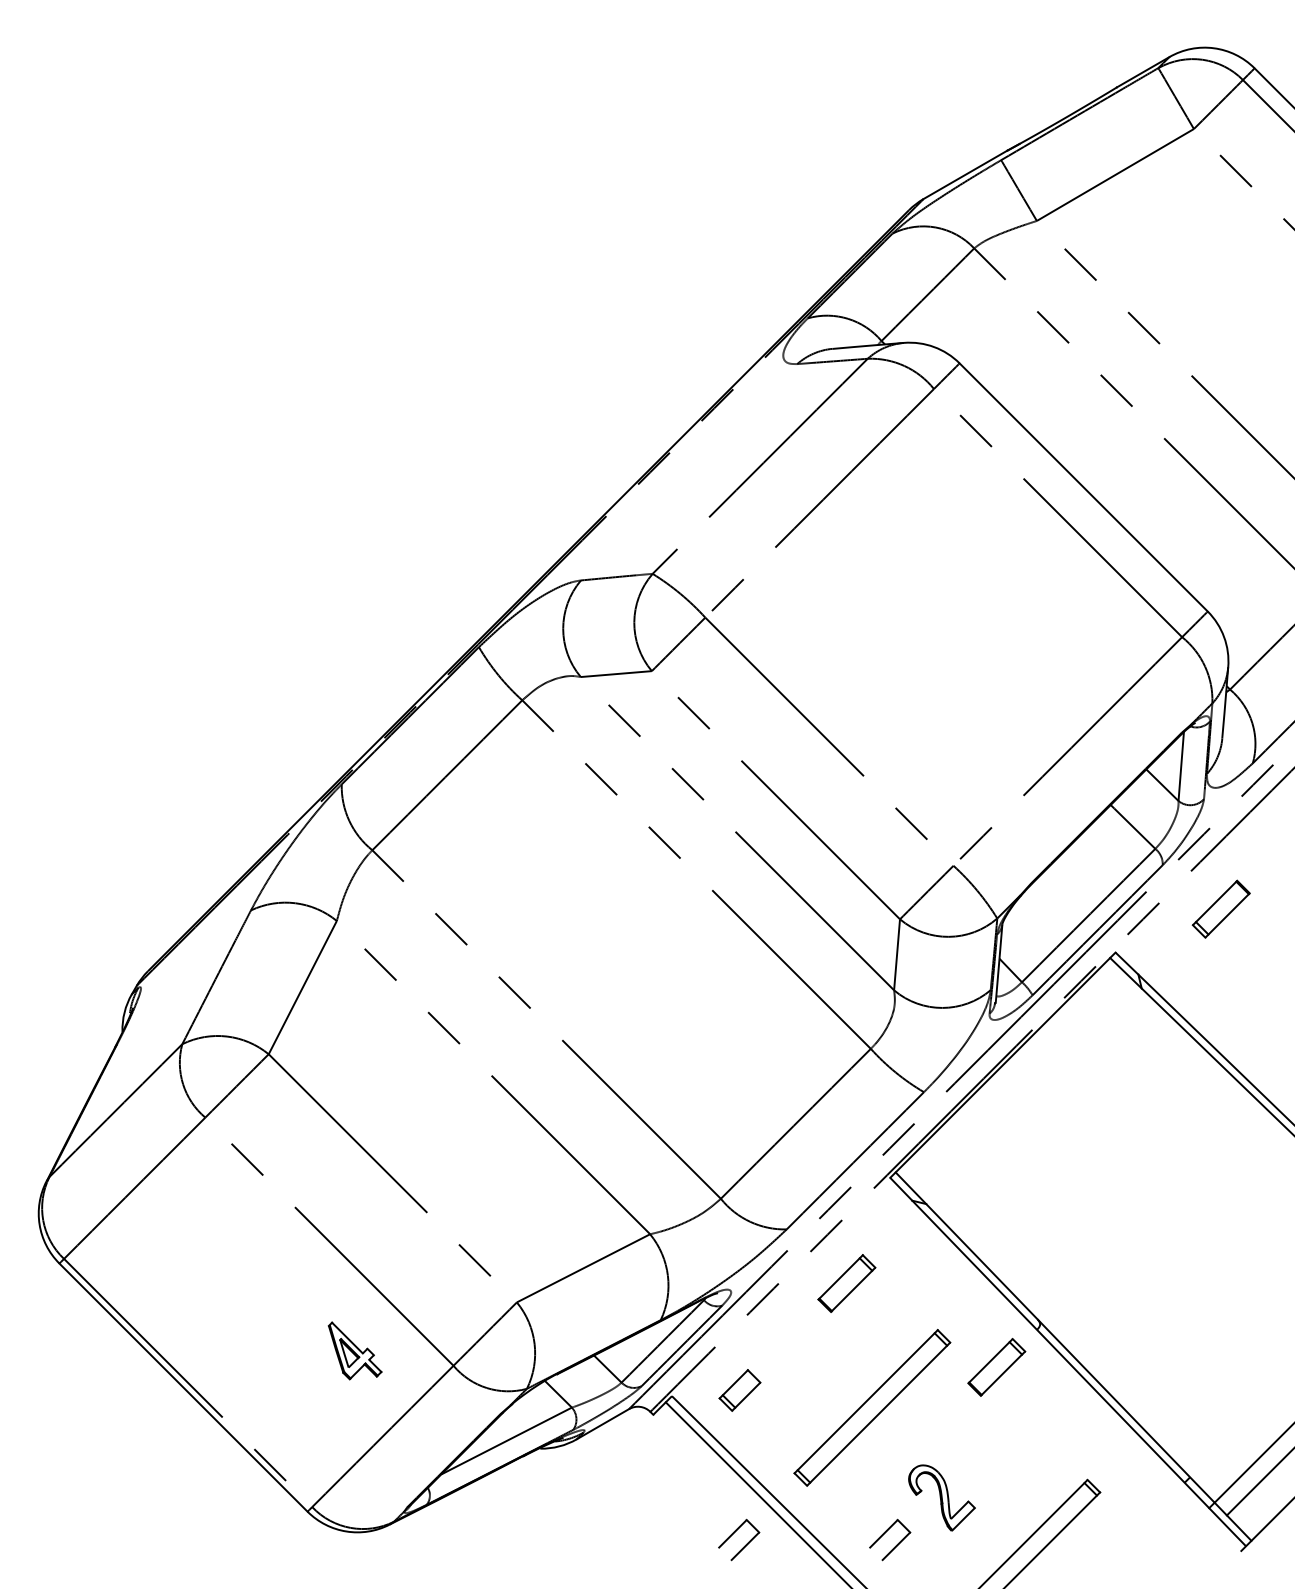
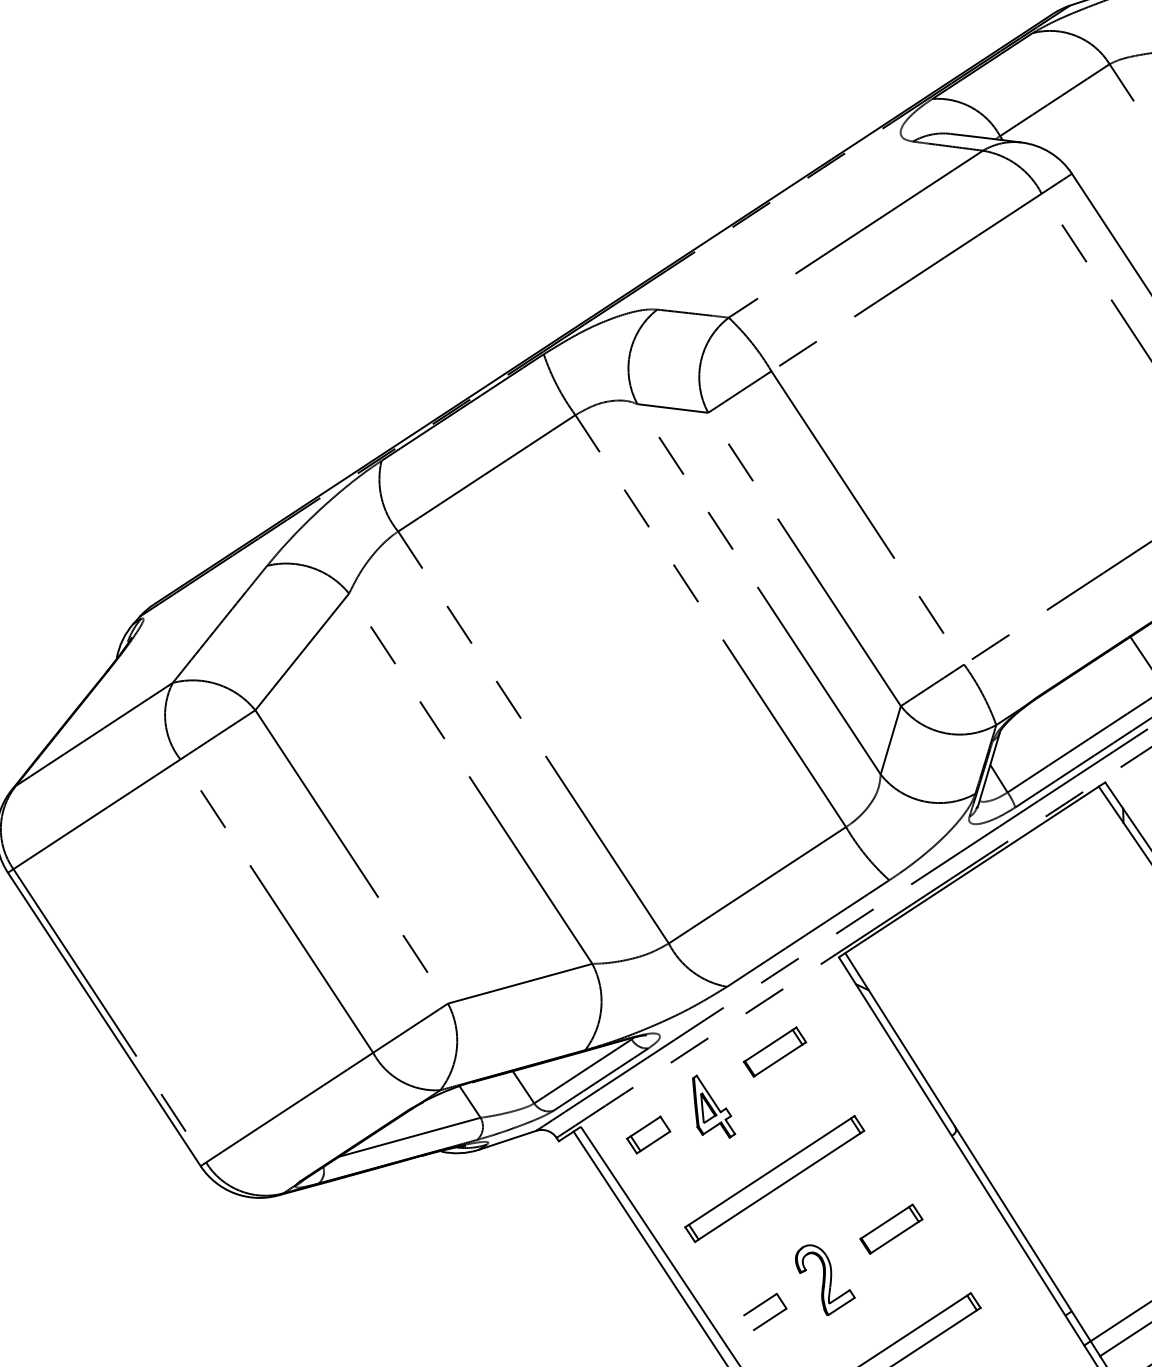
part: (354, 1350) -> (713, 1107), moved
part: (996, 1367) -> (891, 1229), moved
part: (734, 1533) -> (614, 1274), removed

